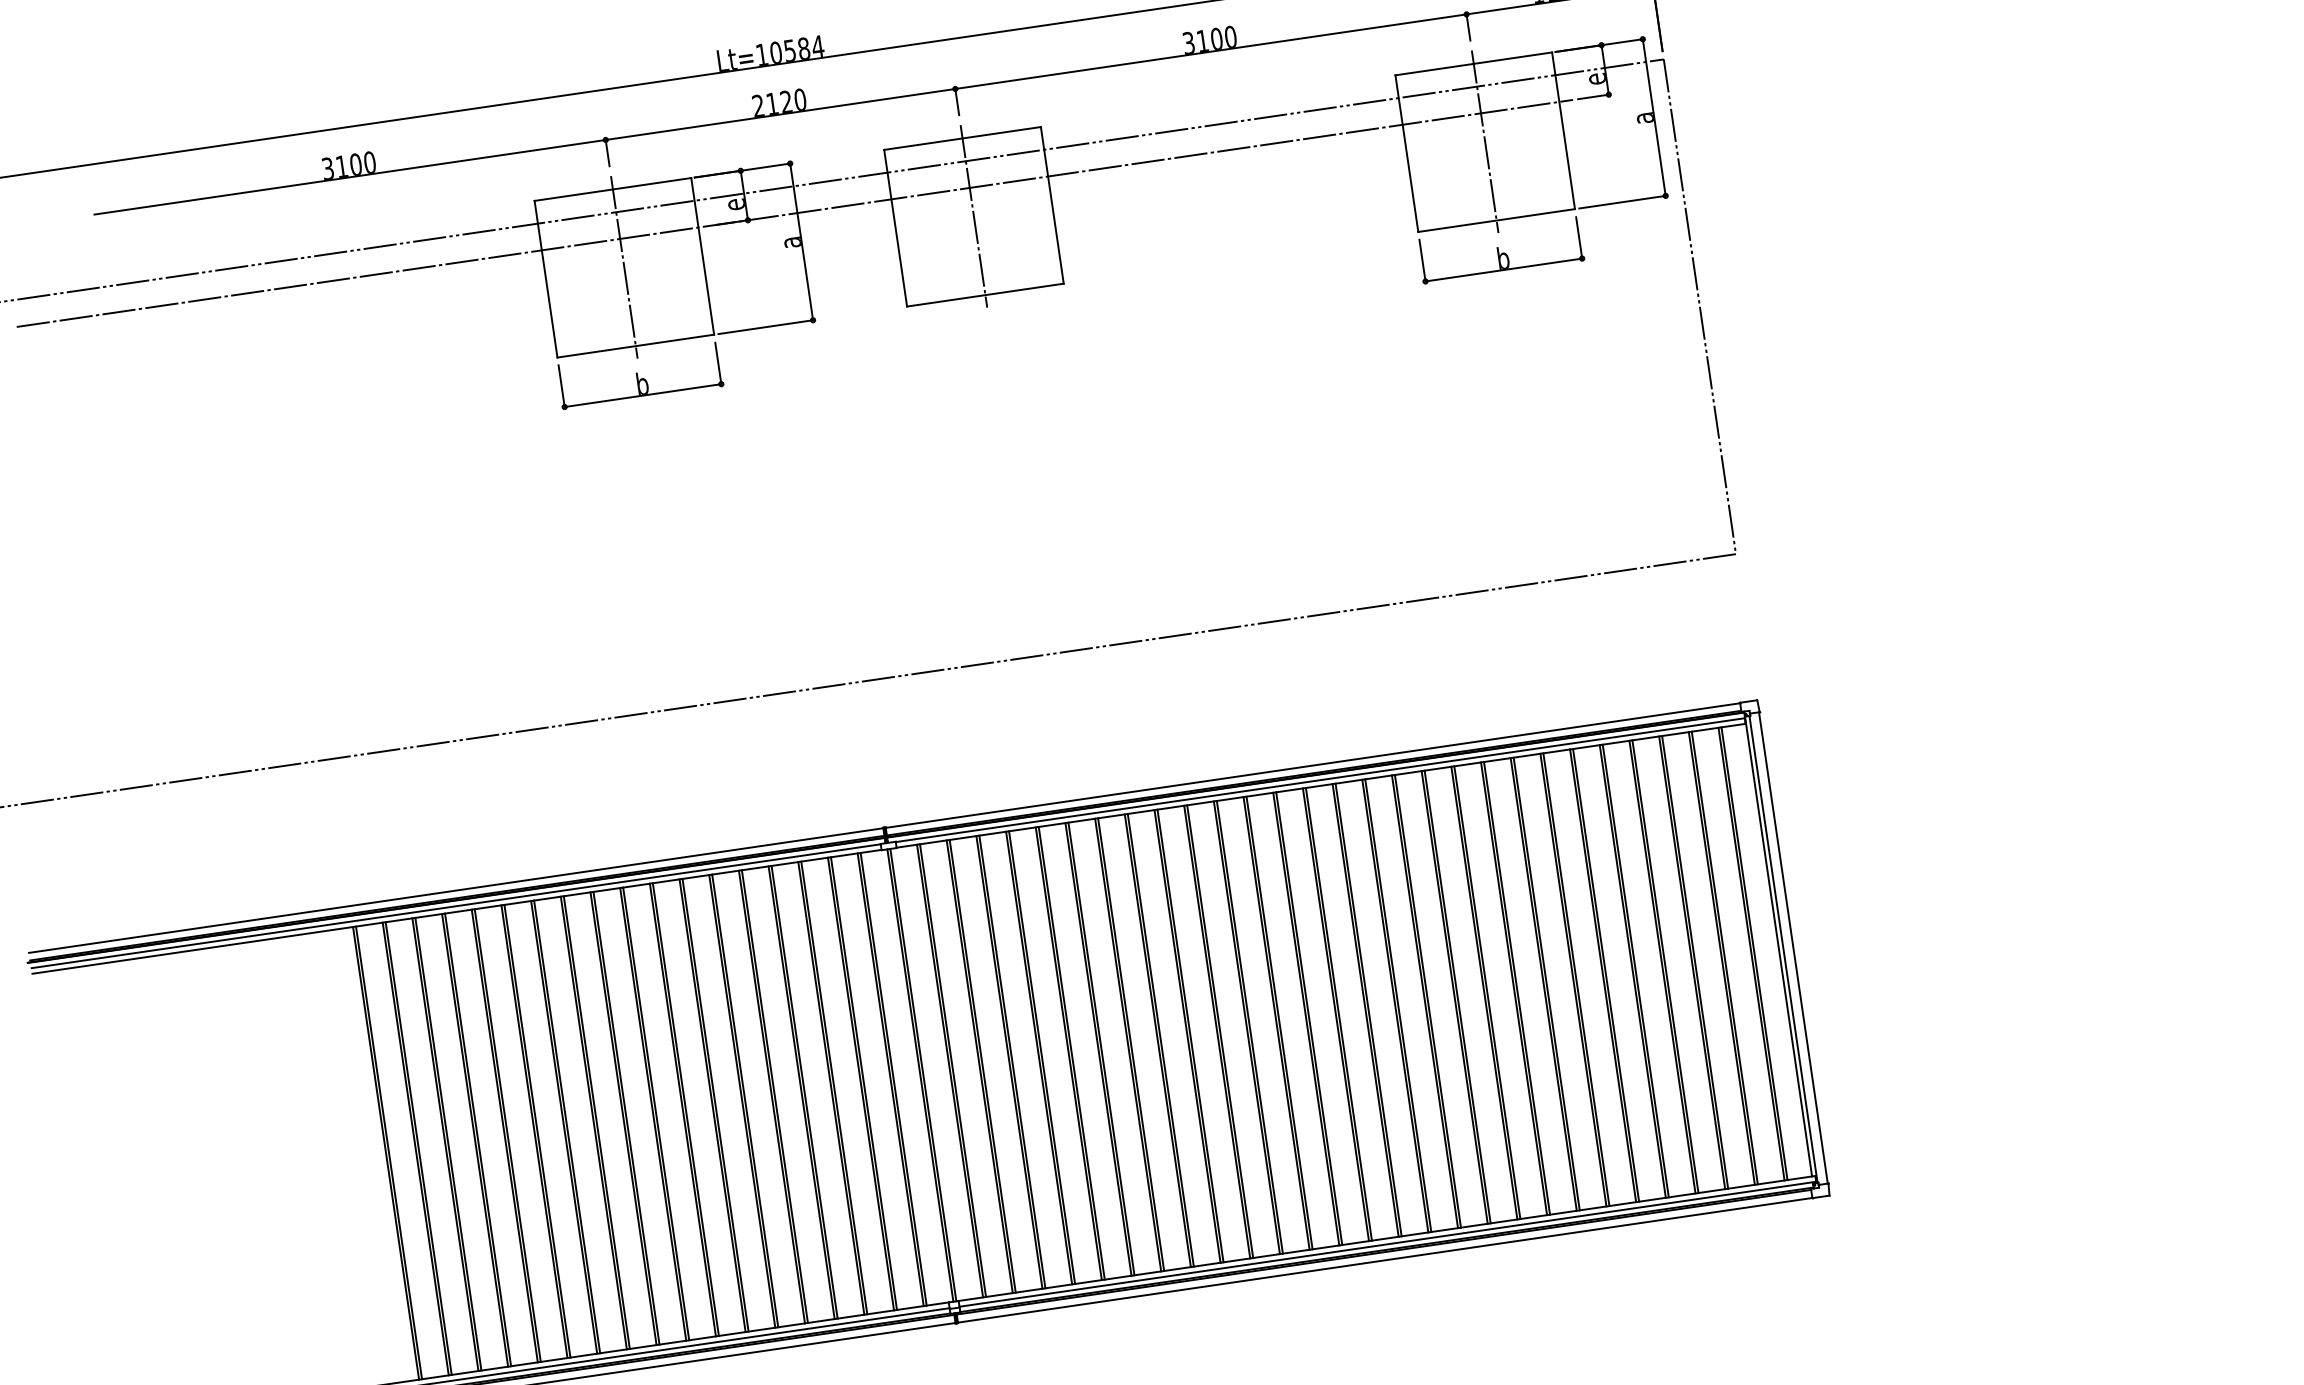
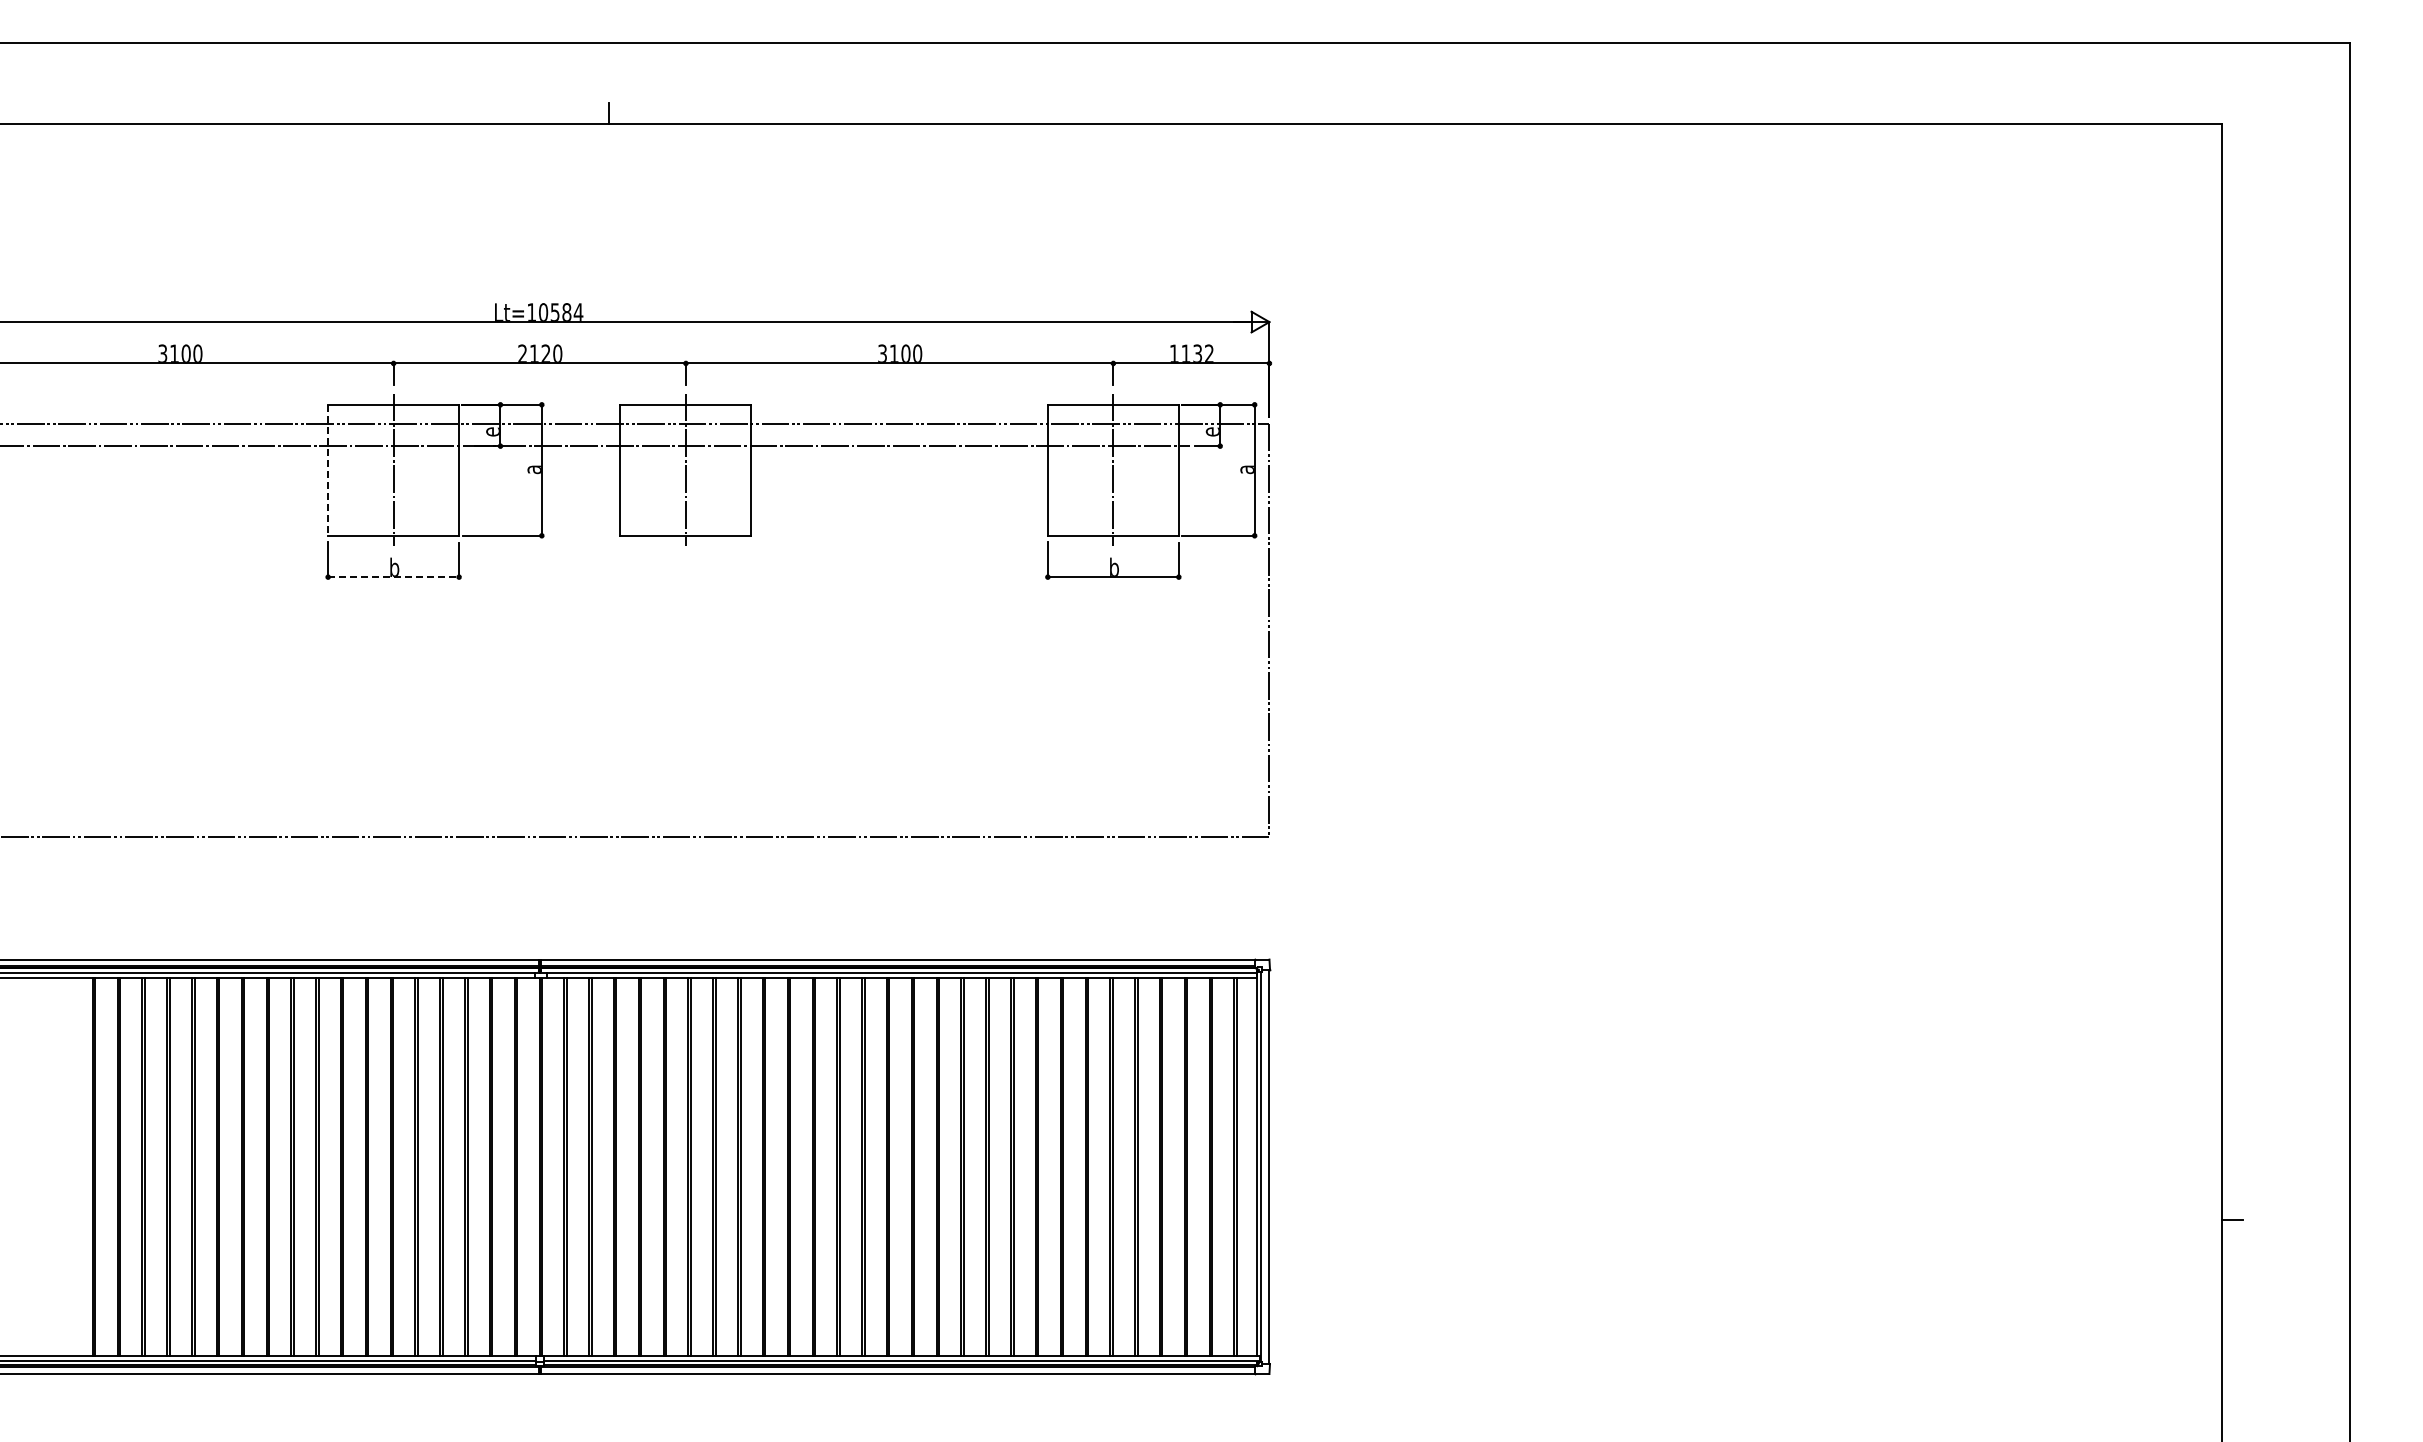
line: (546, 279) -> (328, 470), solid -> dashed
line: (644, 395) -> (394, 577), solid -> dashed

